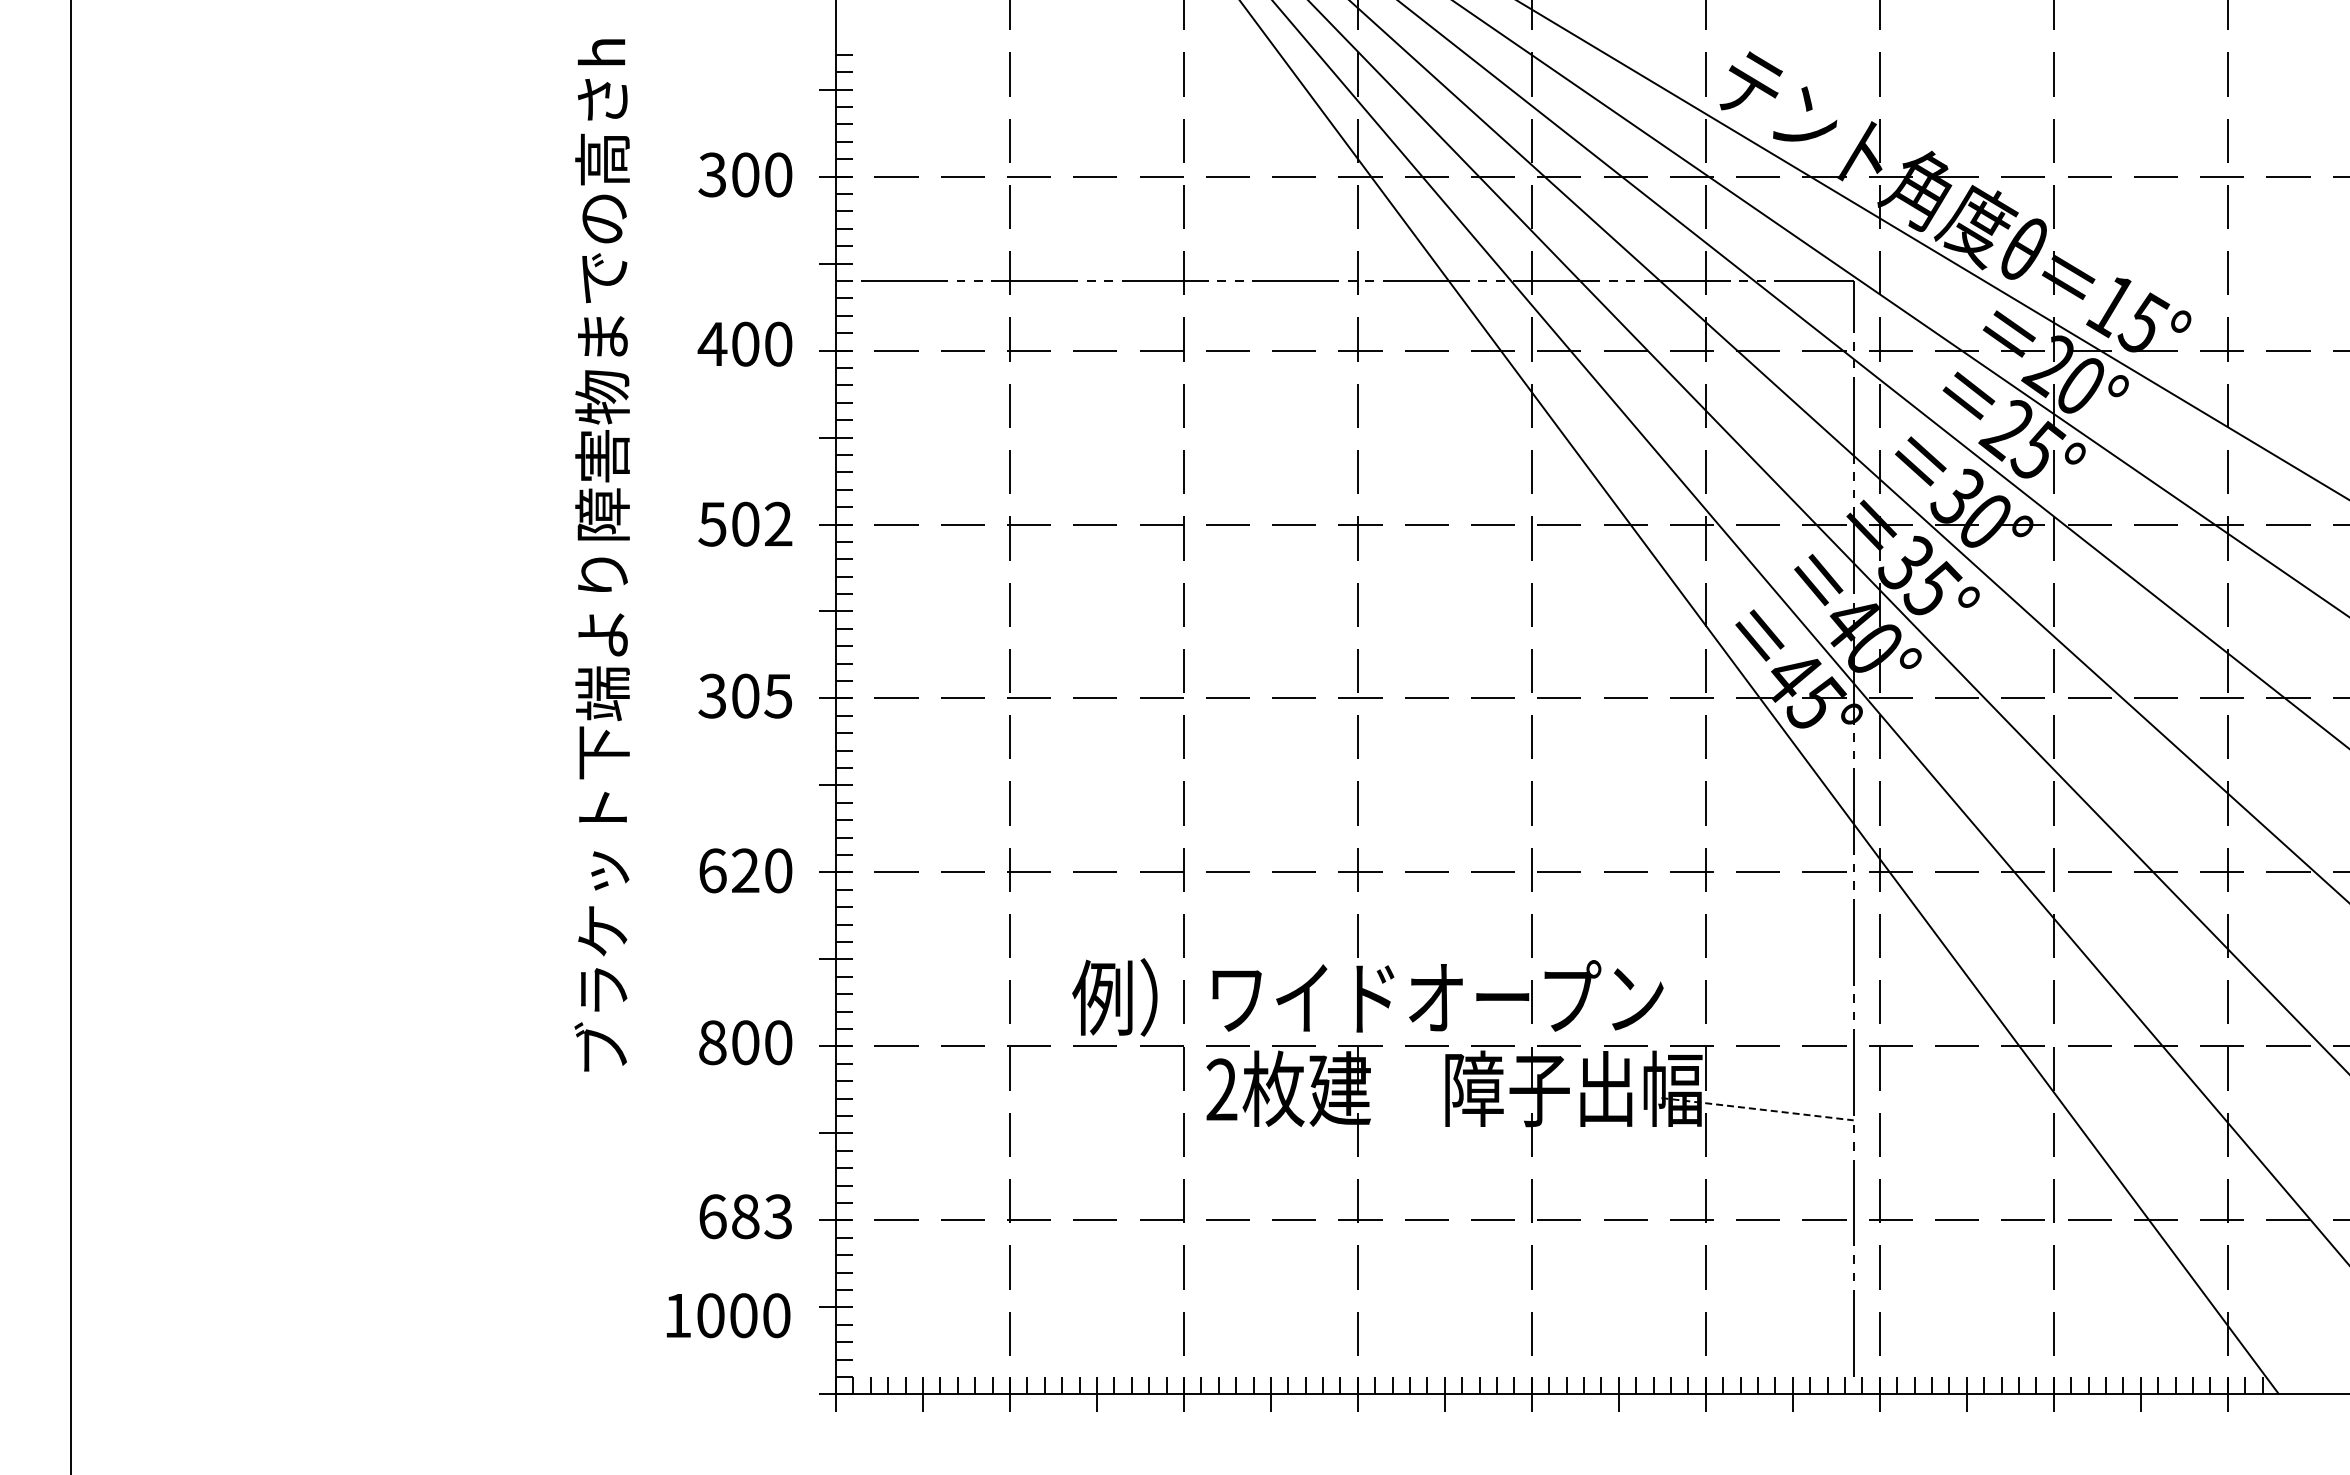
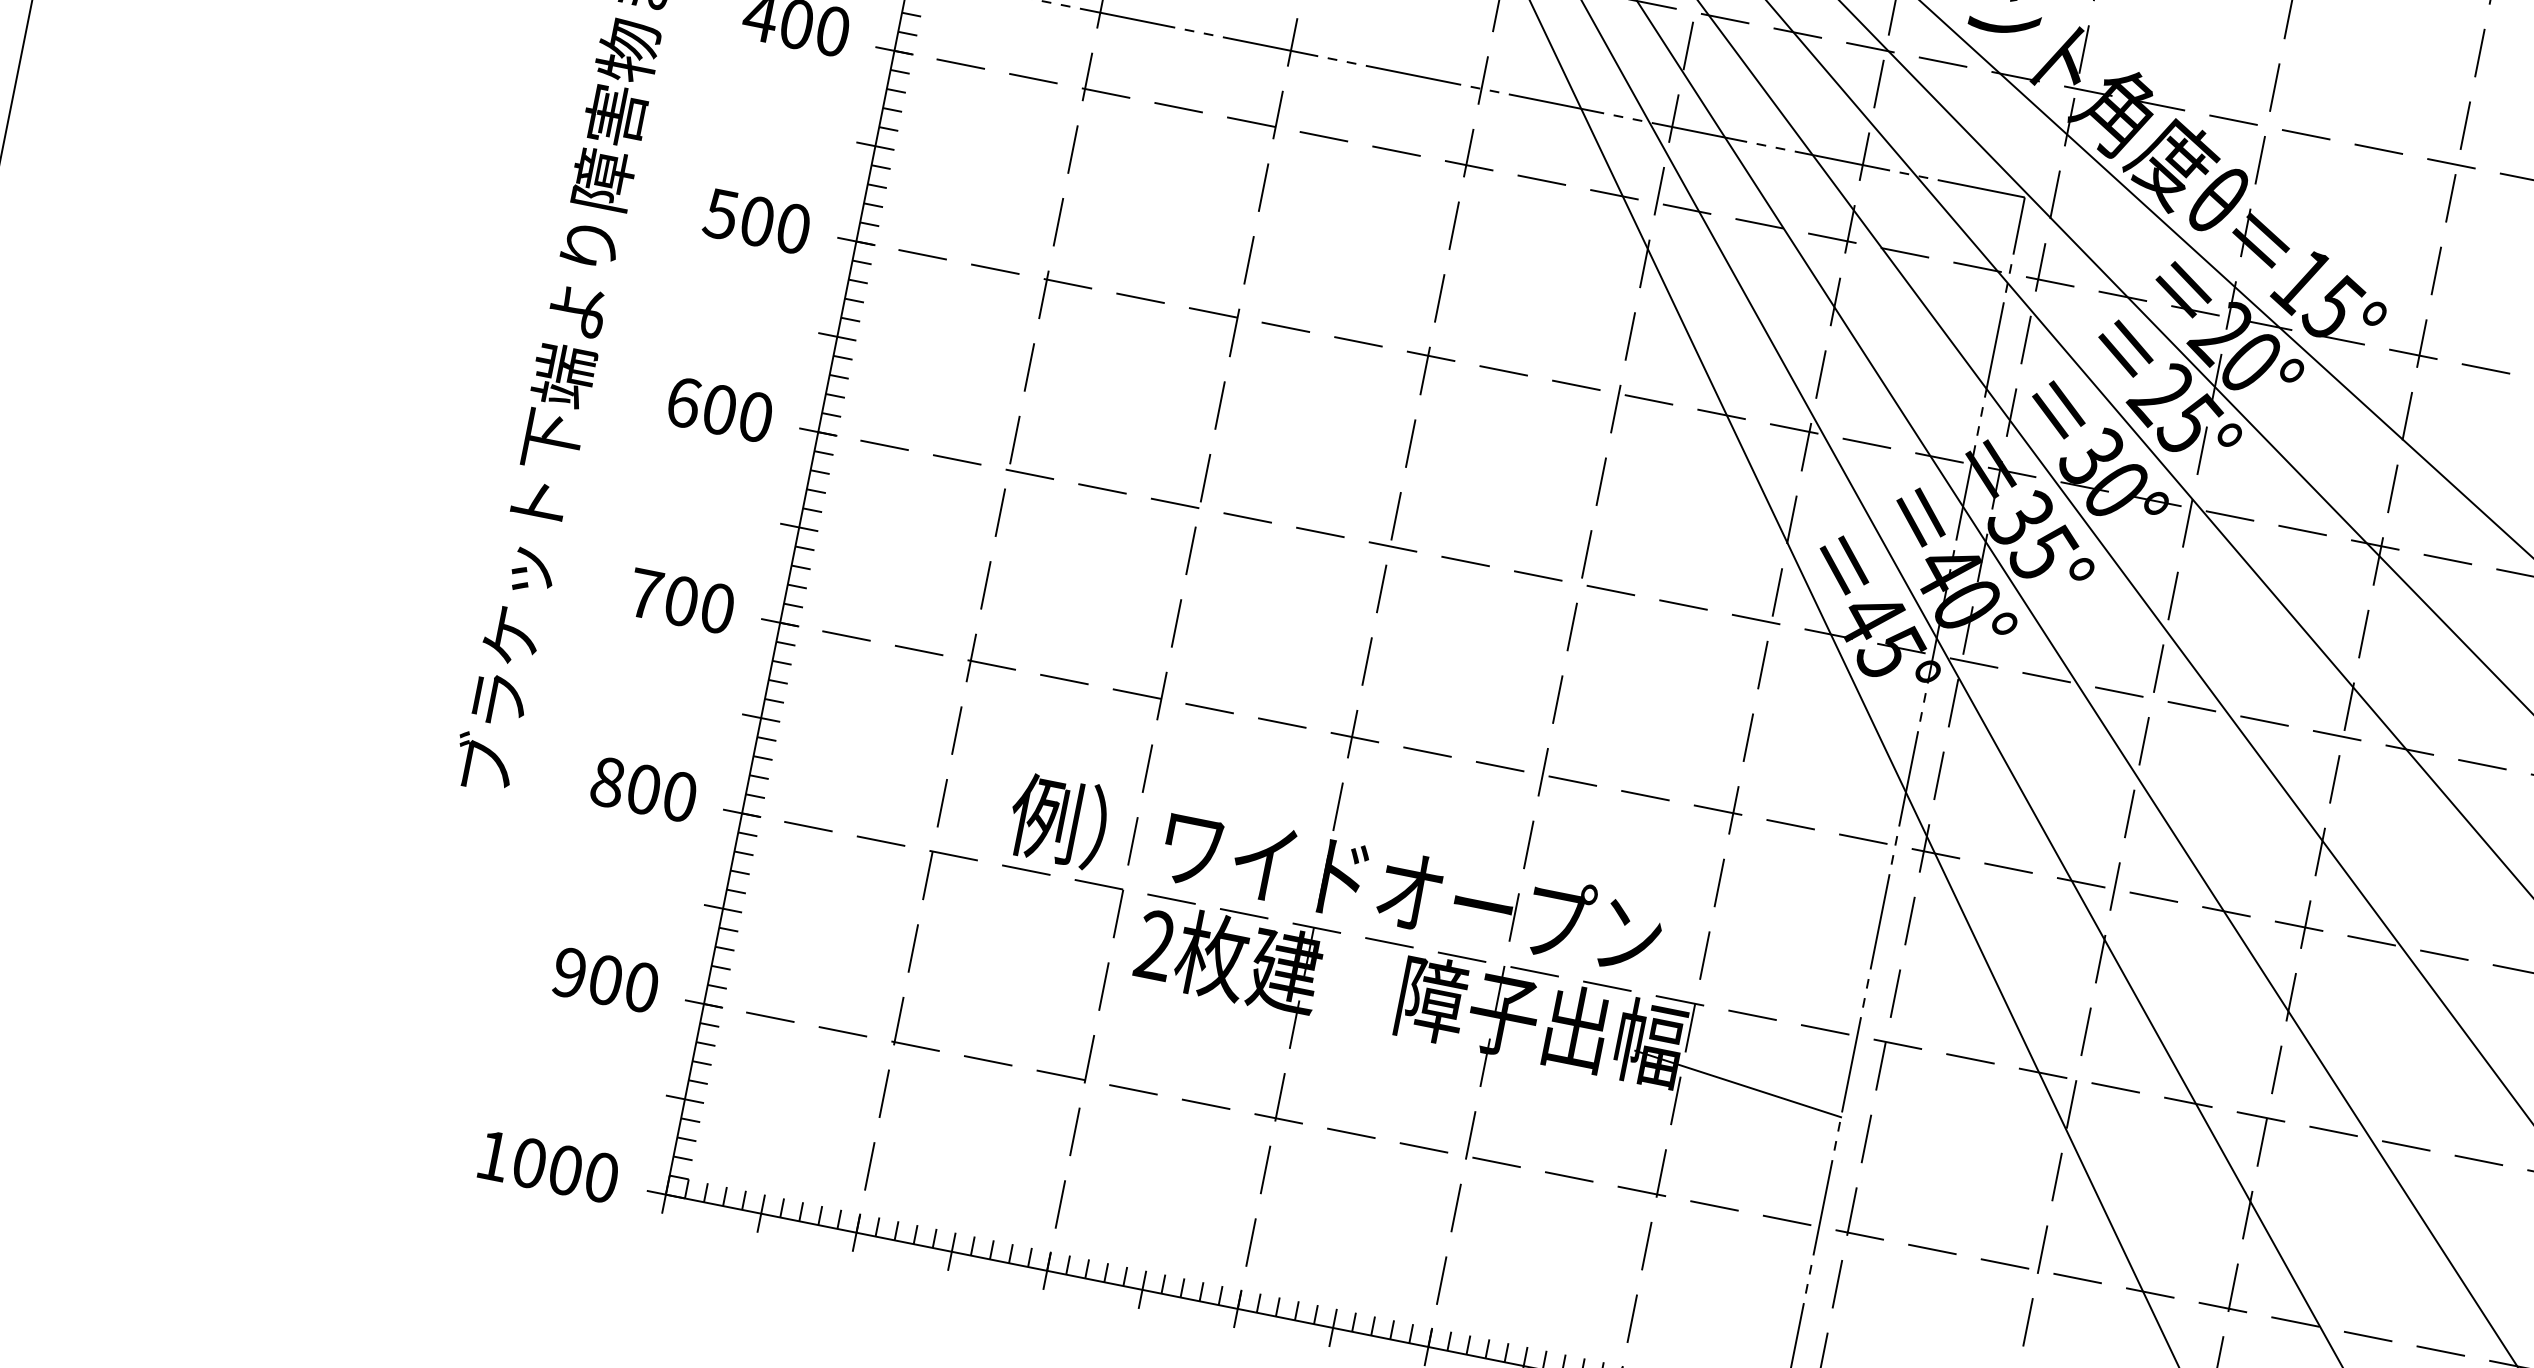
text: (778, 523) -> (793, 227), 502 -> 500
text: (745, 695) -> (719, 409), 305 -> 600
text: (729, 870) -> (663, 597), 620 -> 700
line: (1757, 1109) -> (1738, 1084), dashed -> solid
text: (745, 1216) -> (605, 979), 683 -> 900
text: (728, 1315) -> (548, 1166), moved

